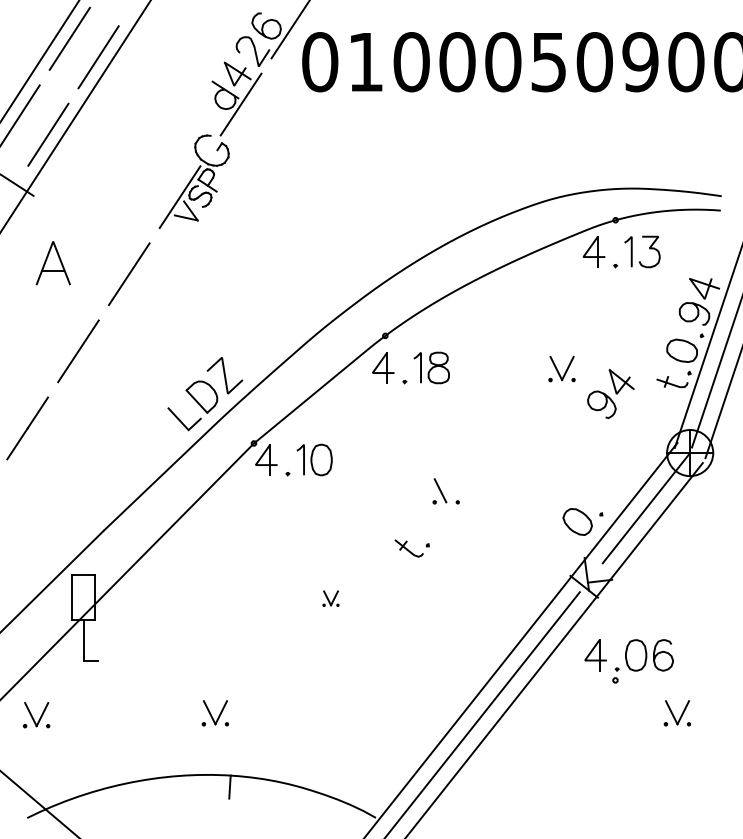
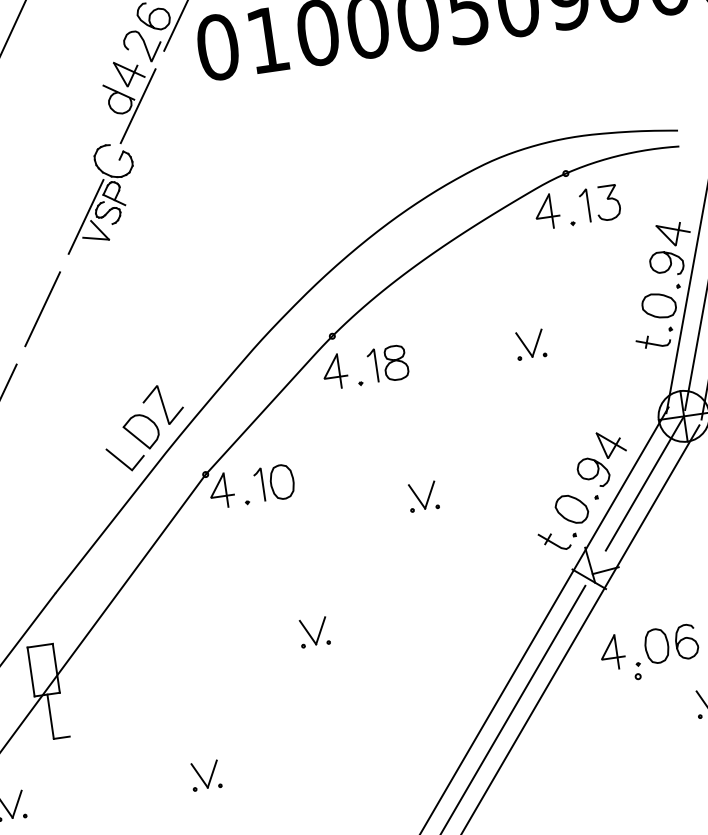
part: (610, 393) -> (601, 458), moved
line: (451, 490) -> (429, 494), added
part: (411, 548) -> (557, 541), moved
part: (330, 598) -> (313, 632), size x1.67

